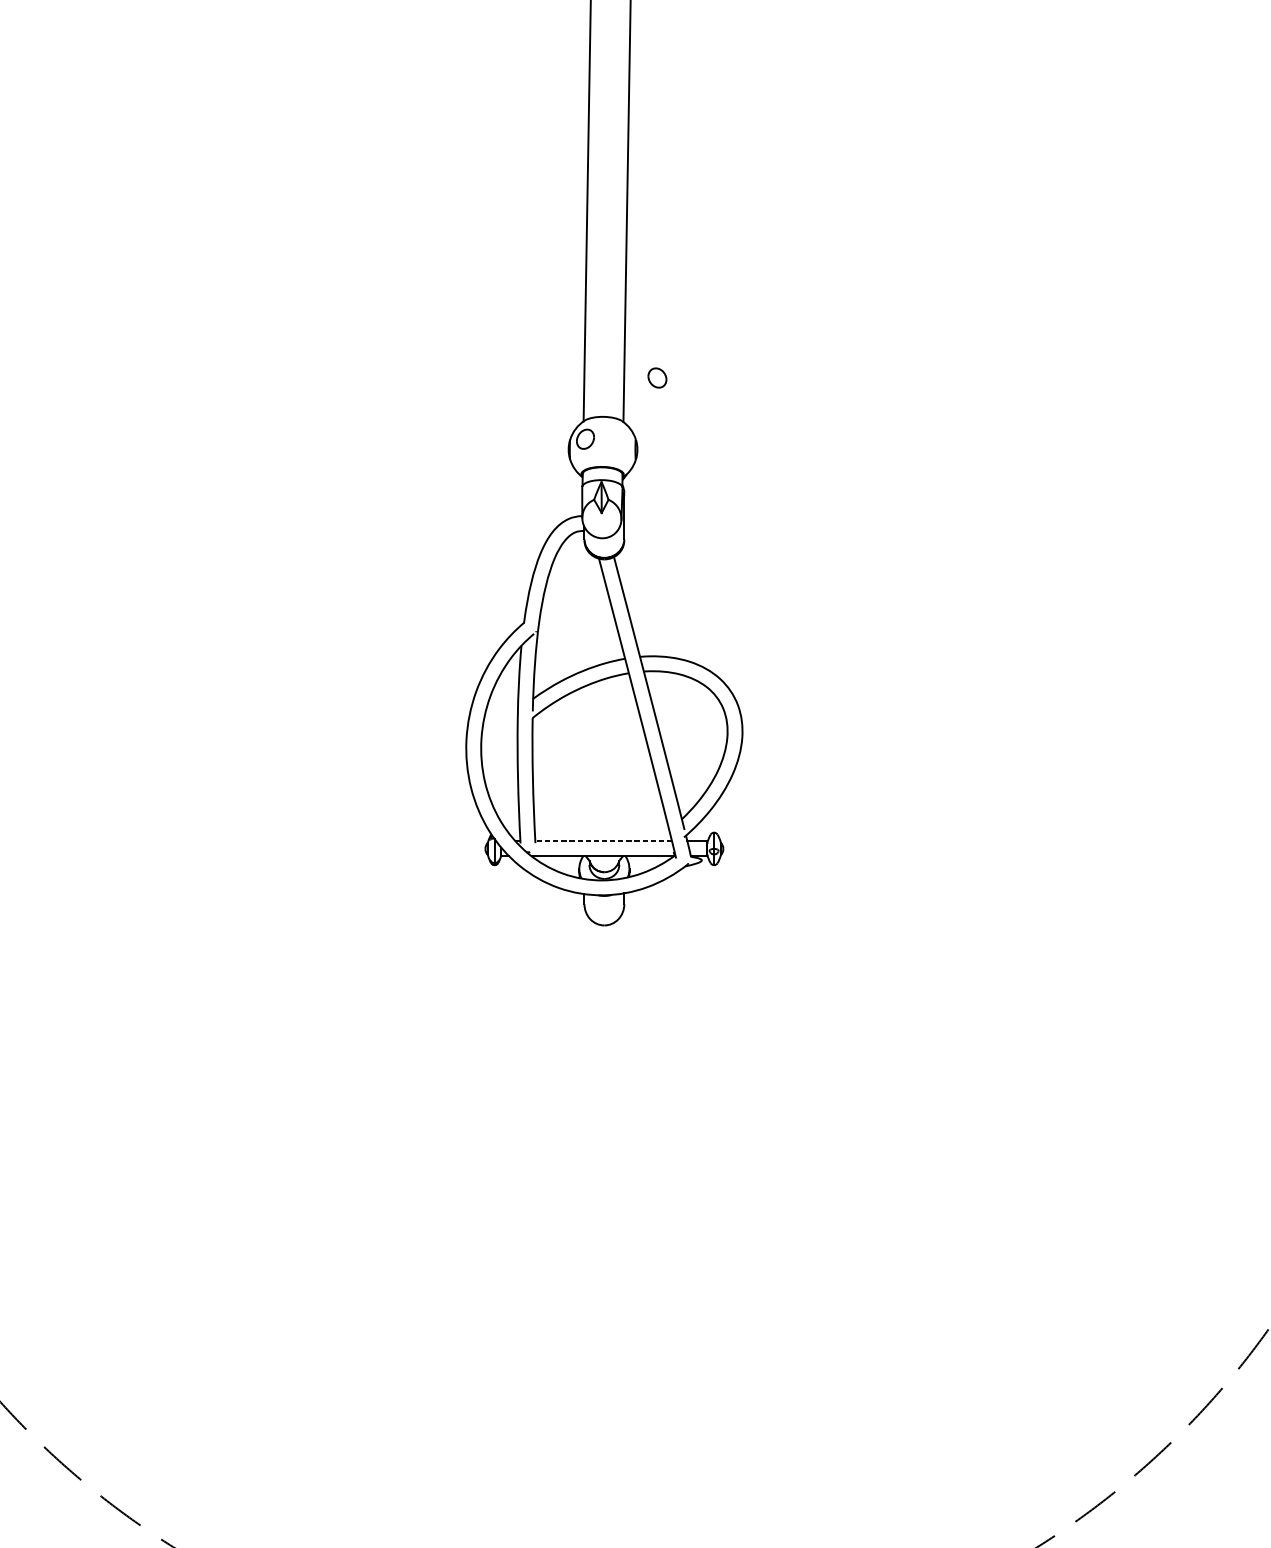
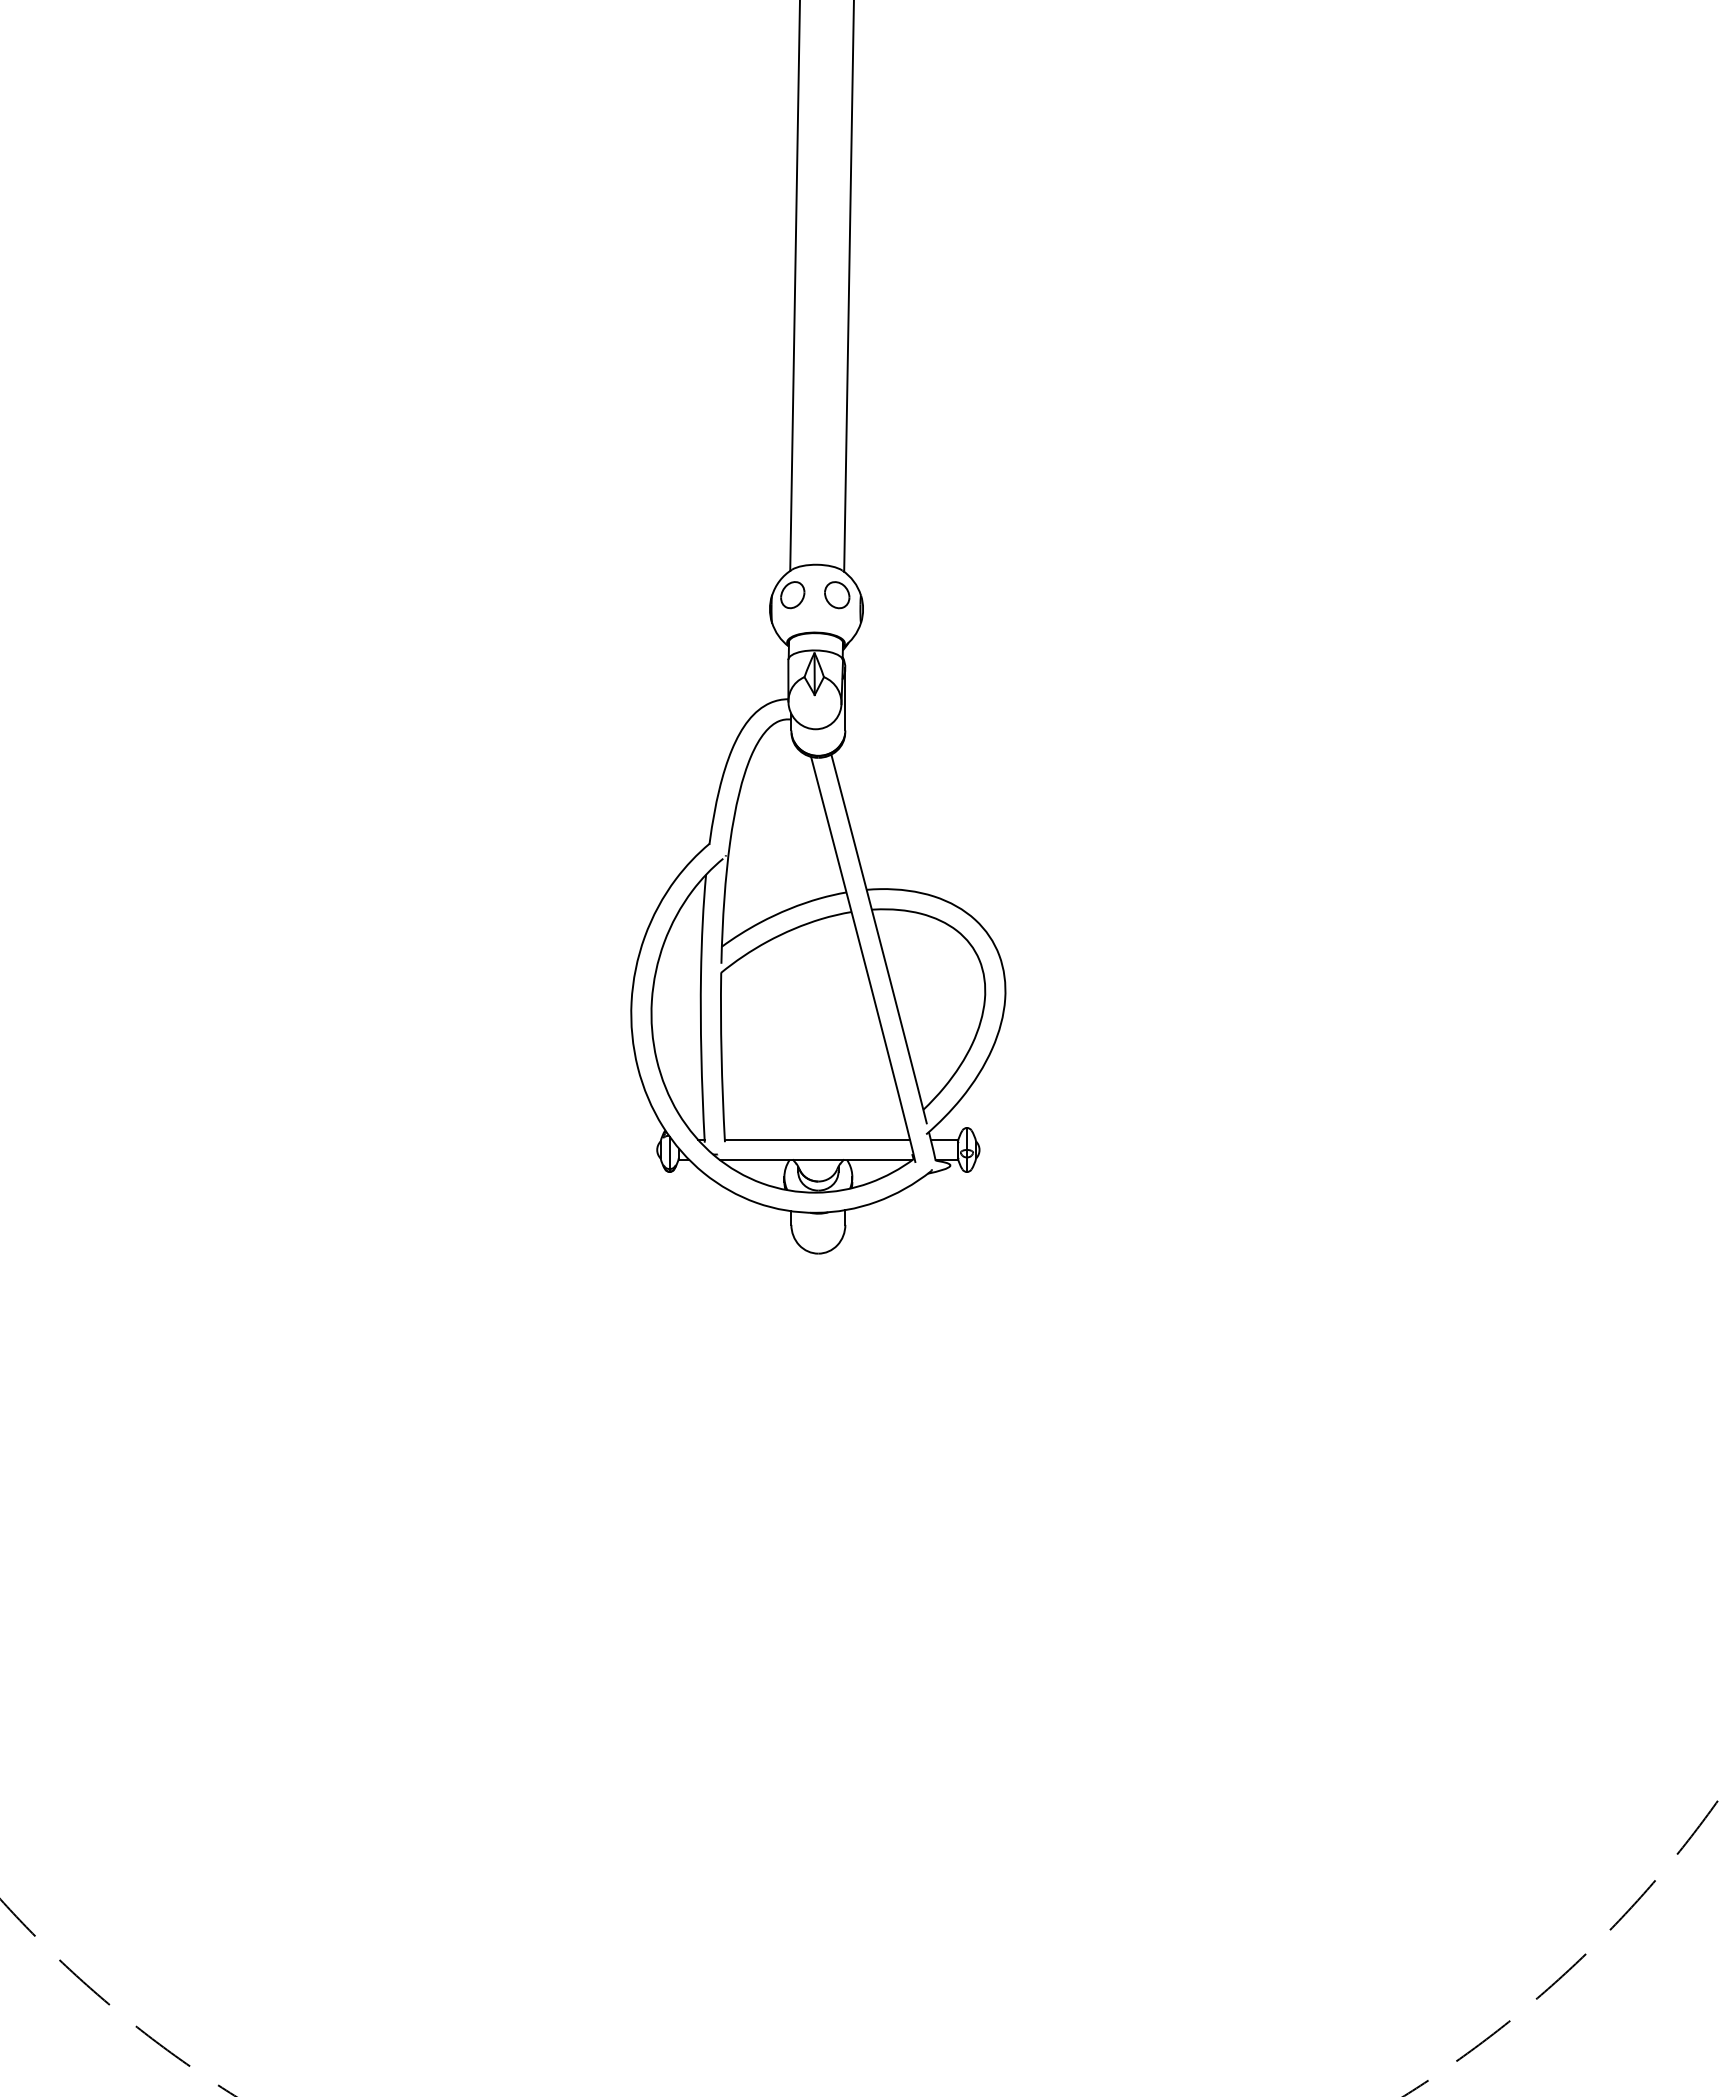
part: (657, 378) -> (837, 595), moved
line: (603, 841) -> (817, 1139), dashed -> solid

